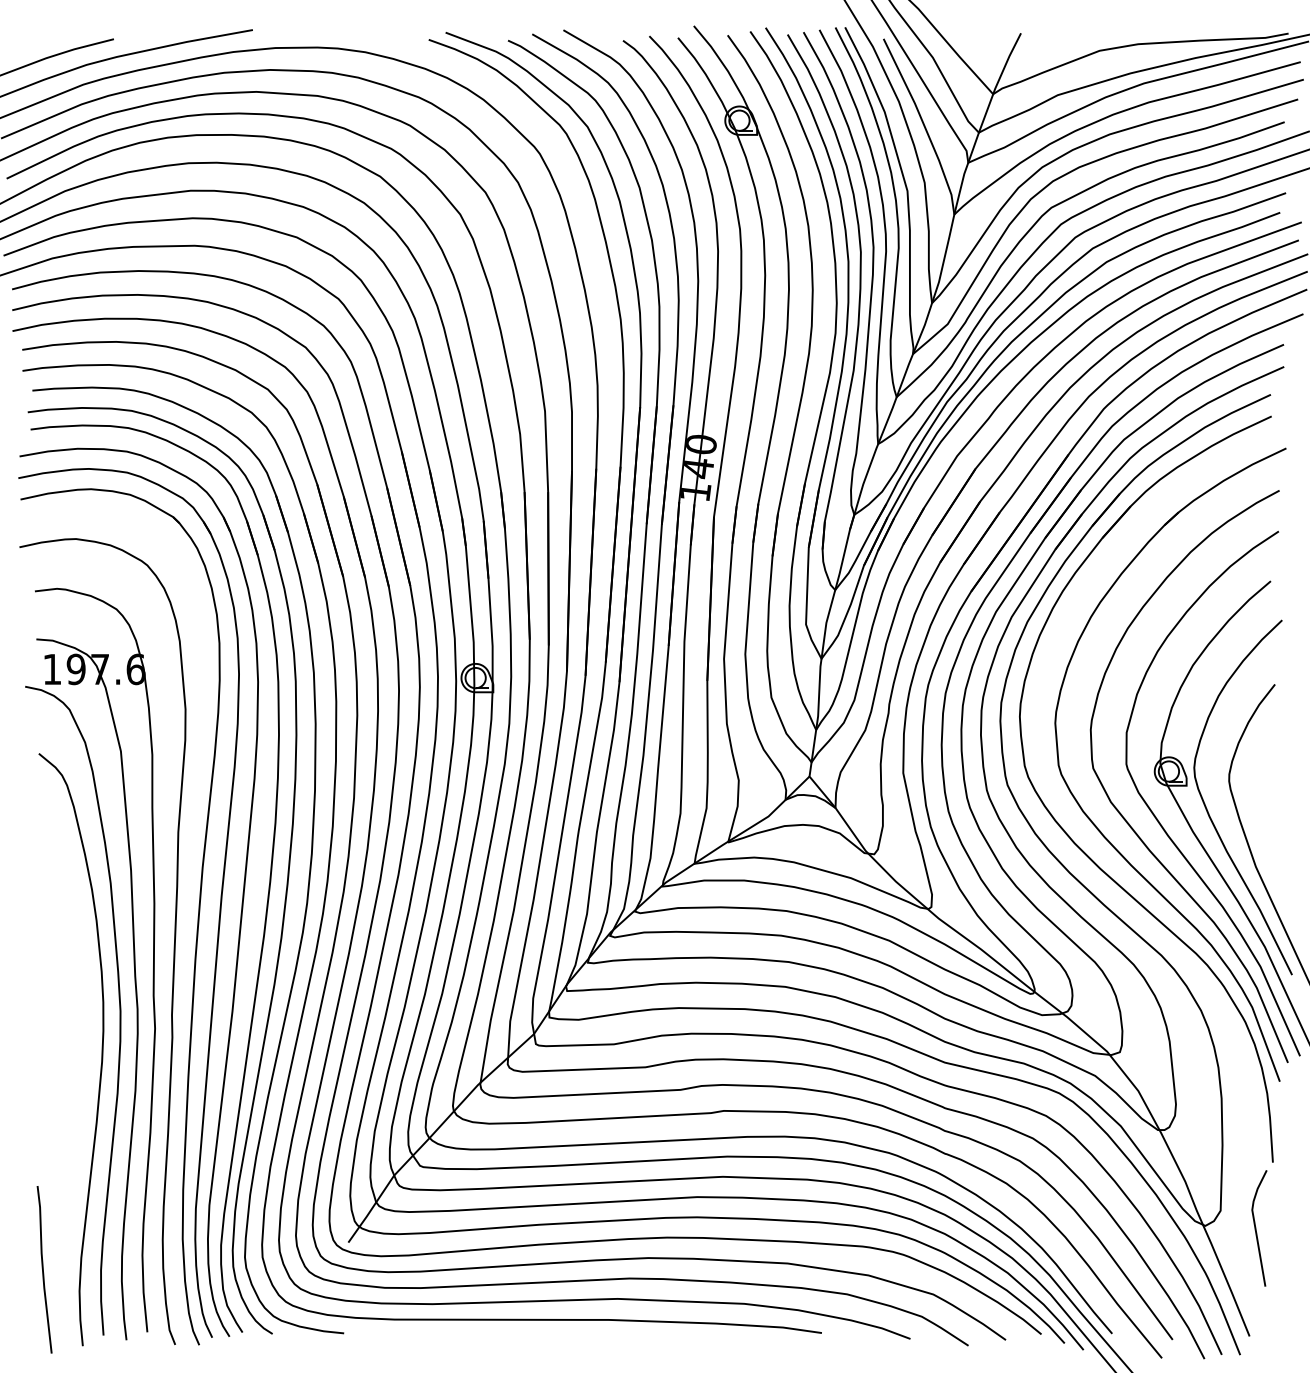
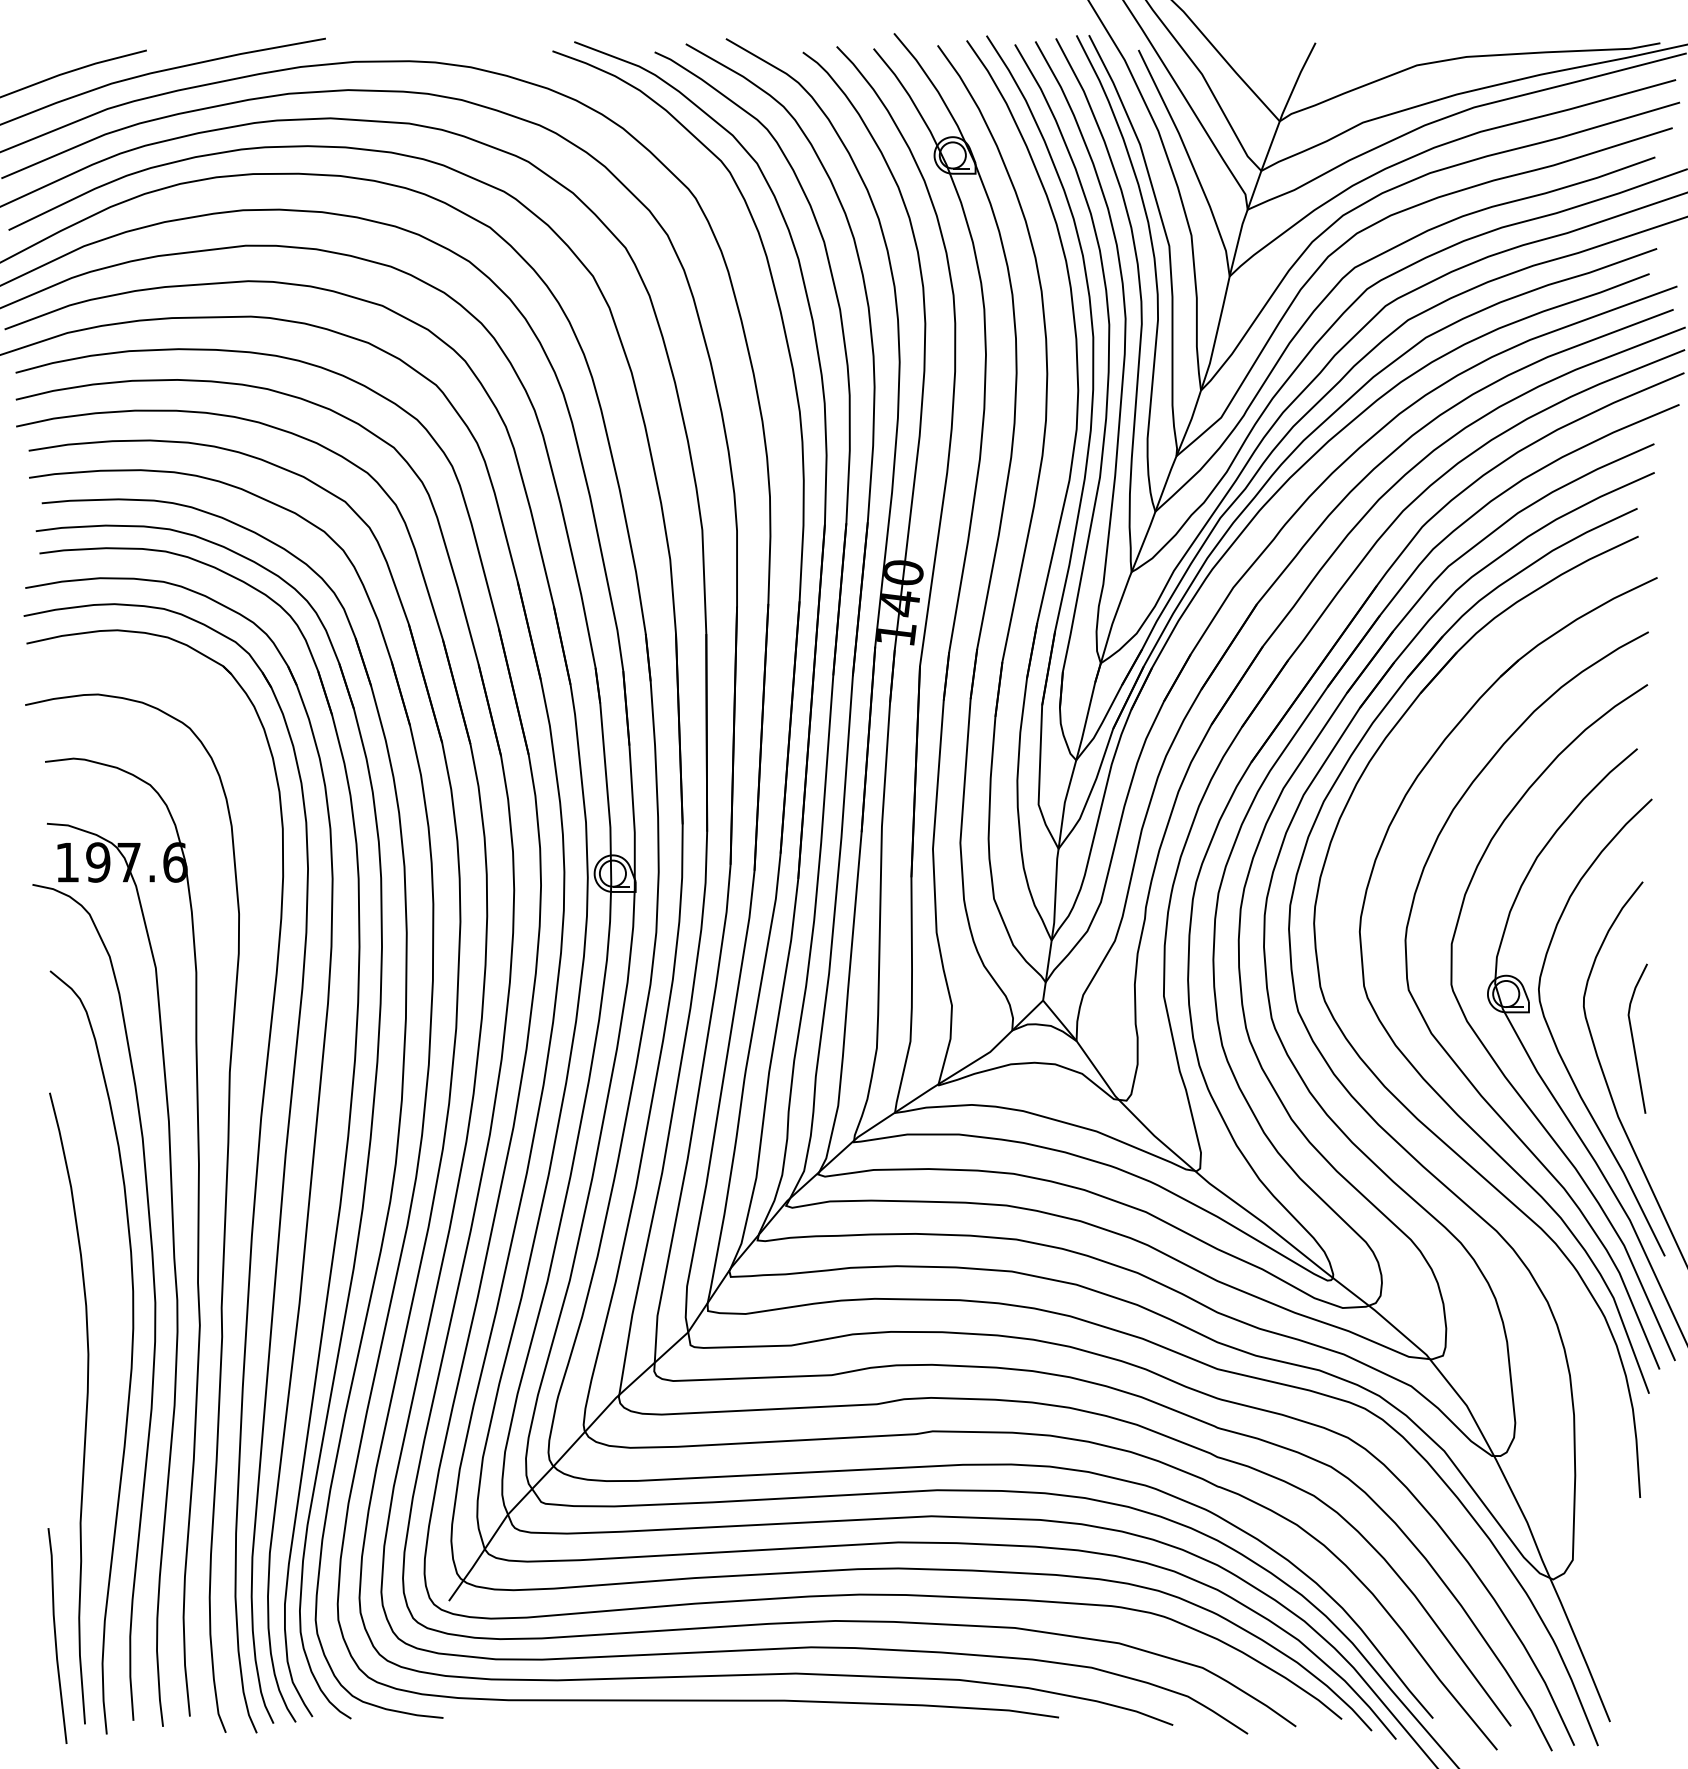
curve: (66, 1094) -> (85, 1410), added
line: (1256, 1228) -> (1633, 1038), moved

